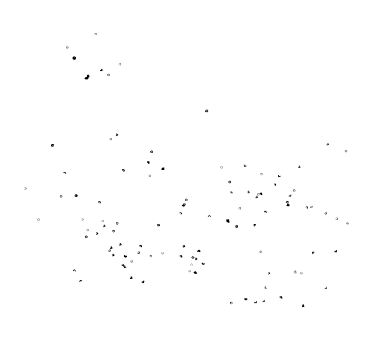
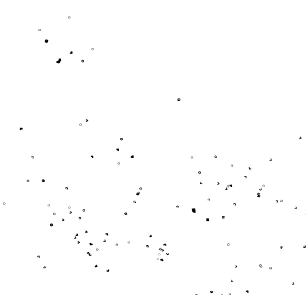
part: (104, 72) -> (76, 56), size x1.6
part: (290, 197) -> (260, 190), size x0.7
part: (183, 206) -> (137, 195), moved
part: (231, 223) -> (199, 214), size x1.6
part: (86, 233) -> (52, 219), size x1.6
part: (196, 261) -> (162, 252), size x0.7
part: (298, 272) -> (265, 266), size x1.6

